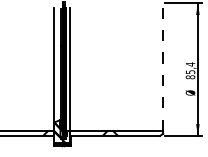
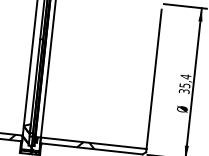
line: (163, 69) -> (154, 79), dashed -> solid
text: (190, 77) -> (184, 91), 85,4 -> 35,4

